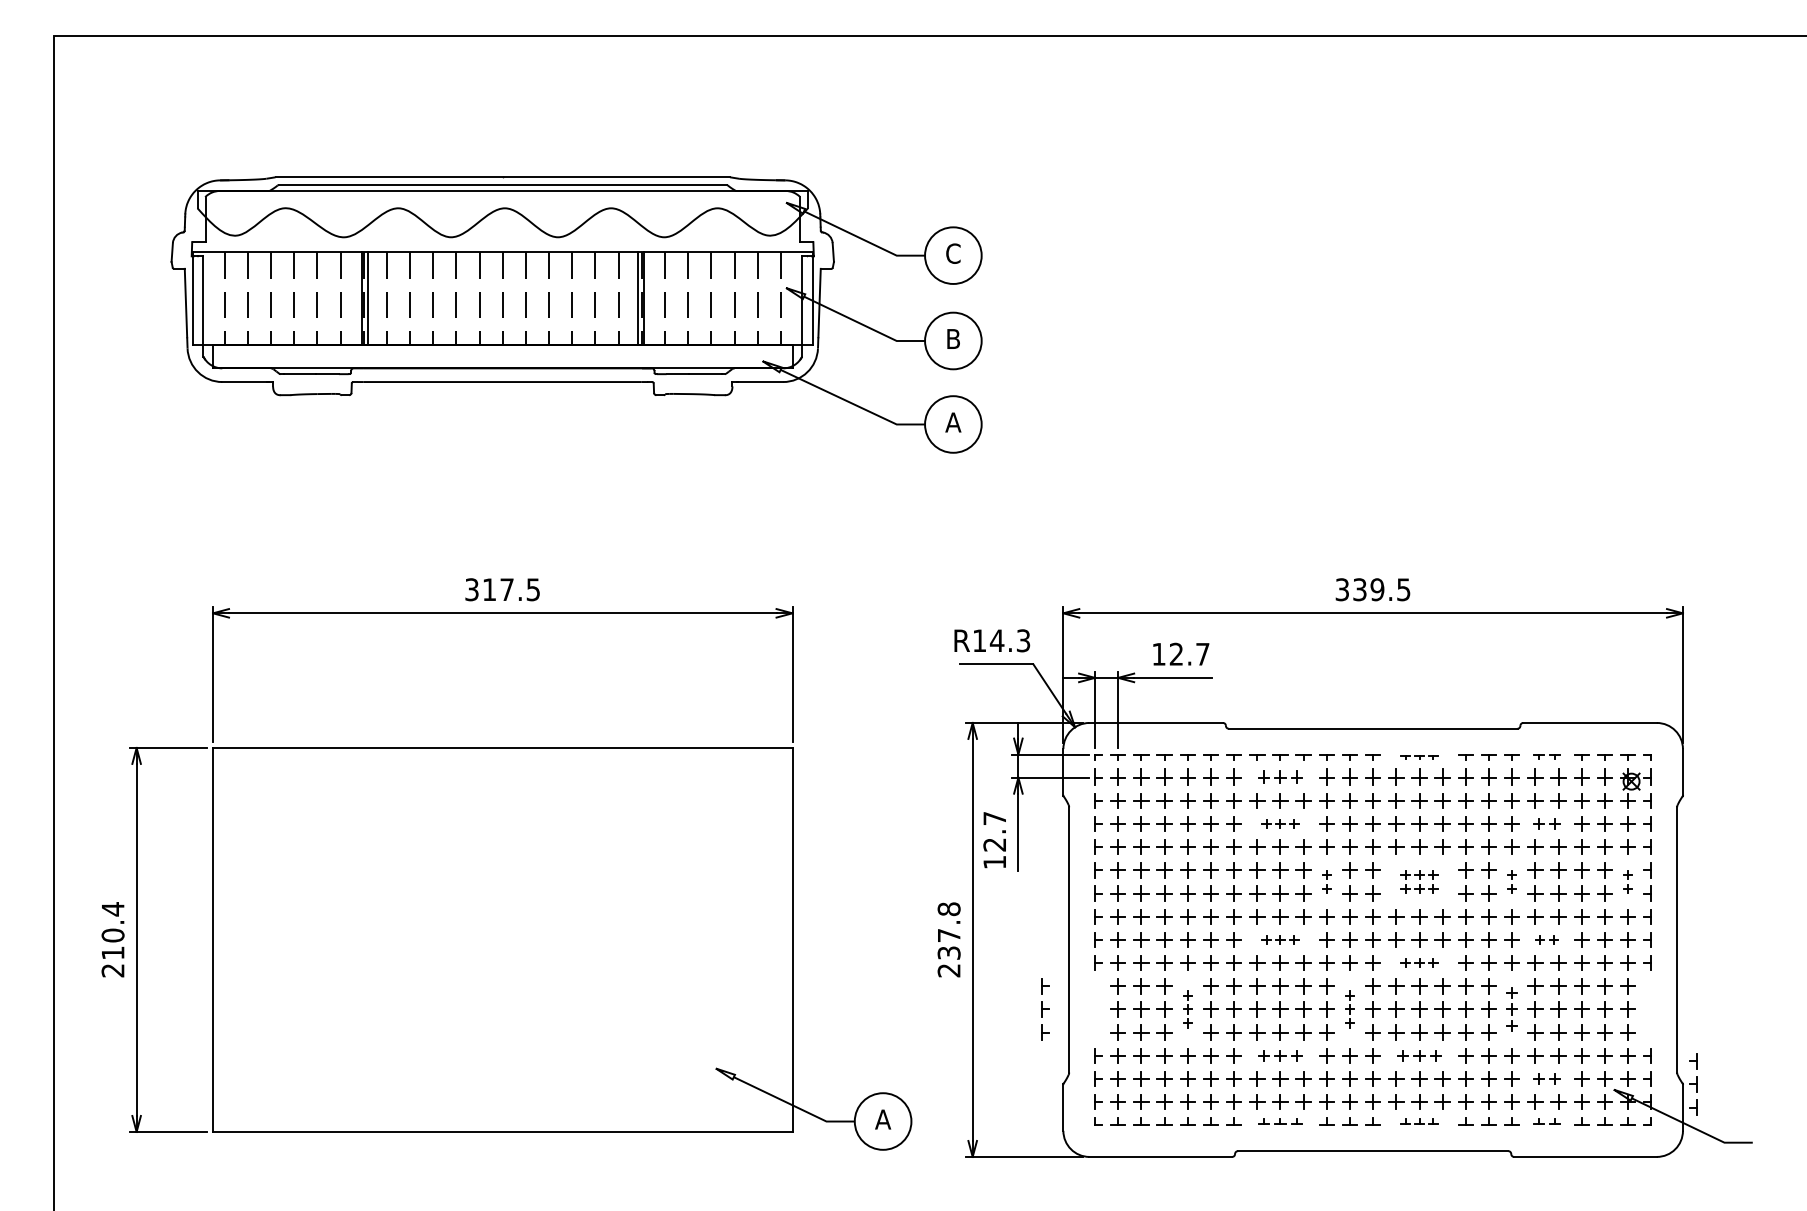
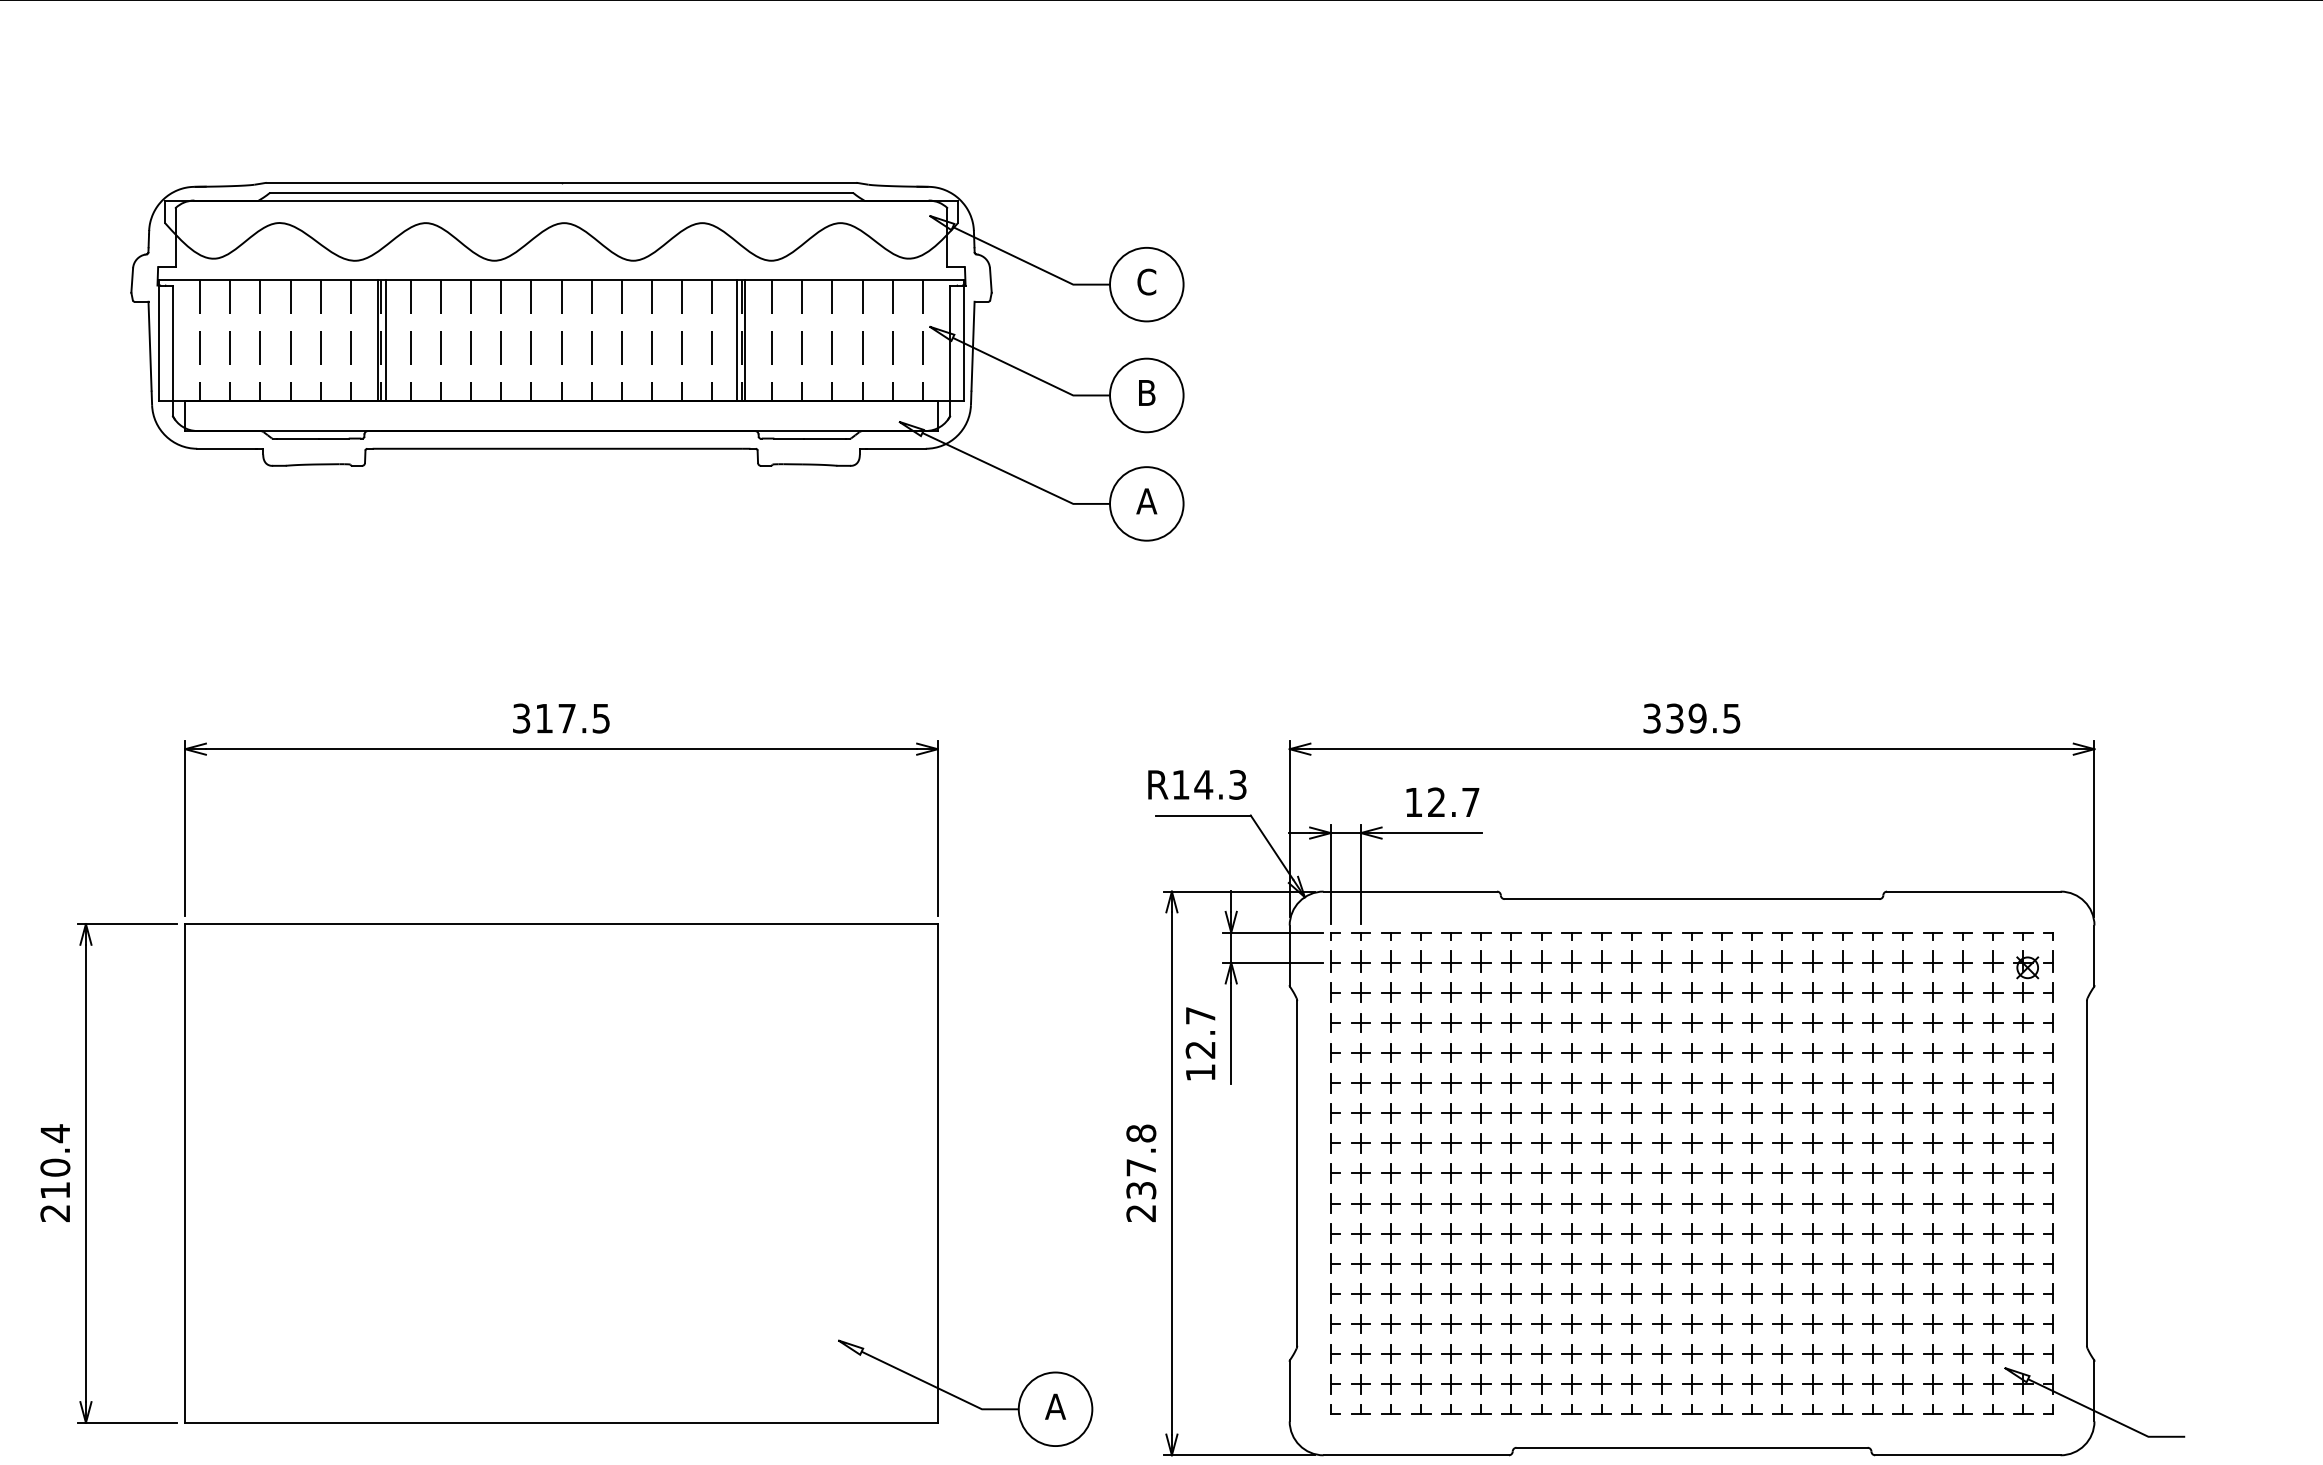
part: (1419, 757) -> (1752, 936), size x1.67
part: (1546, 757) -> (1917, 936), size x1.43
part: (1280, 776) -> (1571, 961), size x1.43
part: (1280, 823) -> (1571, 1022), size x1.67
part: (1546, 823) -> (1917, 1022), size x1.43
part: (1326, 881) -> (1631, 1097), size x1.67
part: (1419, 881) -> (1752, 1097), size x1.67
part: (1511, 881) -> (1871, 1097), size x1.67
part: (1627, 881) -> (2022, 1097), size x1.67
part: (1280, 939) -> (1571, 1172), size x1.67
part: (1546, 939) -> (1917, 1172), size x1.67
part: (1419, 962) -> (1752, 1202), size x1.67
part: (1045, 1009) -> (1335, 1263), moved
part: (1187, 1009) -> (1450, 1263), size x1.67
part: (1349, 1009) -> (1661, 1263), size x1.67
part: (1511, 1009) -> (1871, 1263), size x1.43
part: (1280, 1055) -> (1571, 1323), size x1.43
part: (1419, 1055) -> (1752, 1323), size x1.43
part: (1546, 1078) -> (1917, 1353), size x1.43
part: (1693, 1084) -> (2048, 1263), moved
part: (1280, 1121) -> (1571, 1409), size x1.43
part: (1419, 1121) -> (1752, 1409), size x1.67
part: (1546, 1121) -> (1917, 1409), size x1.43

